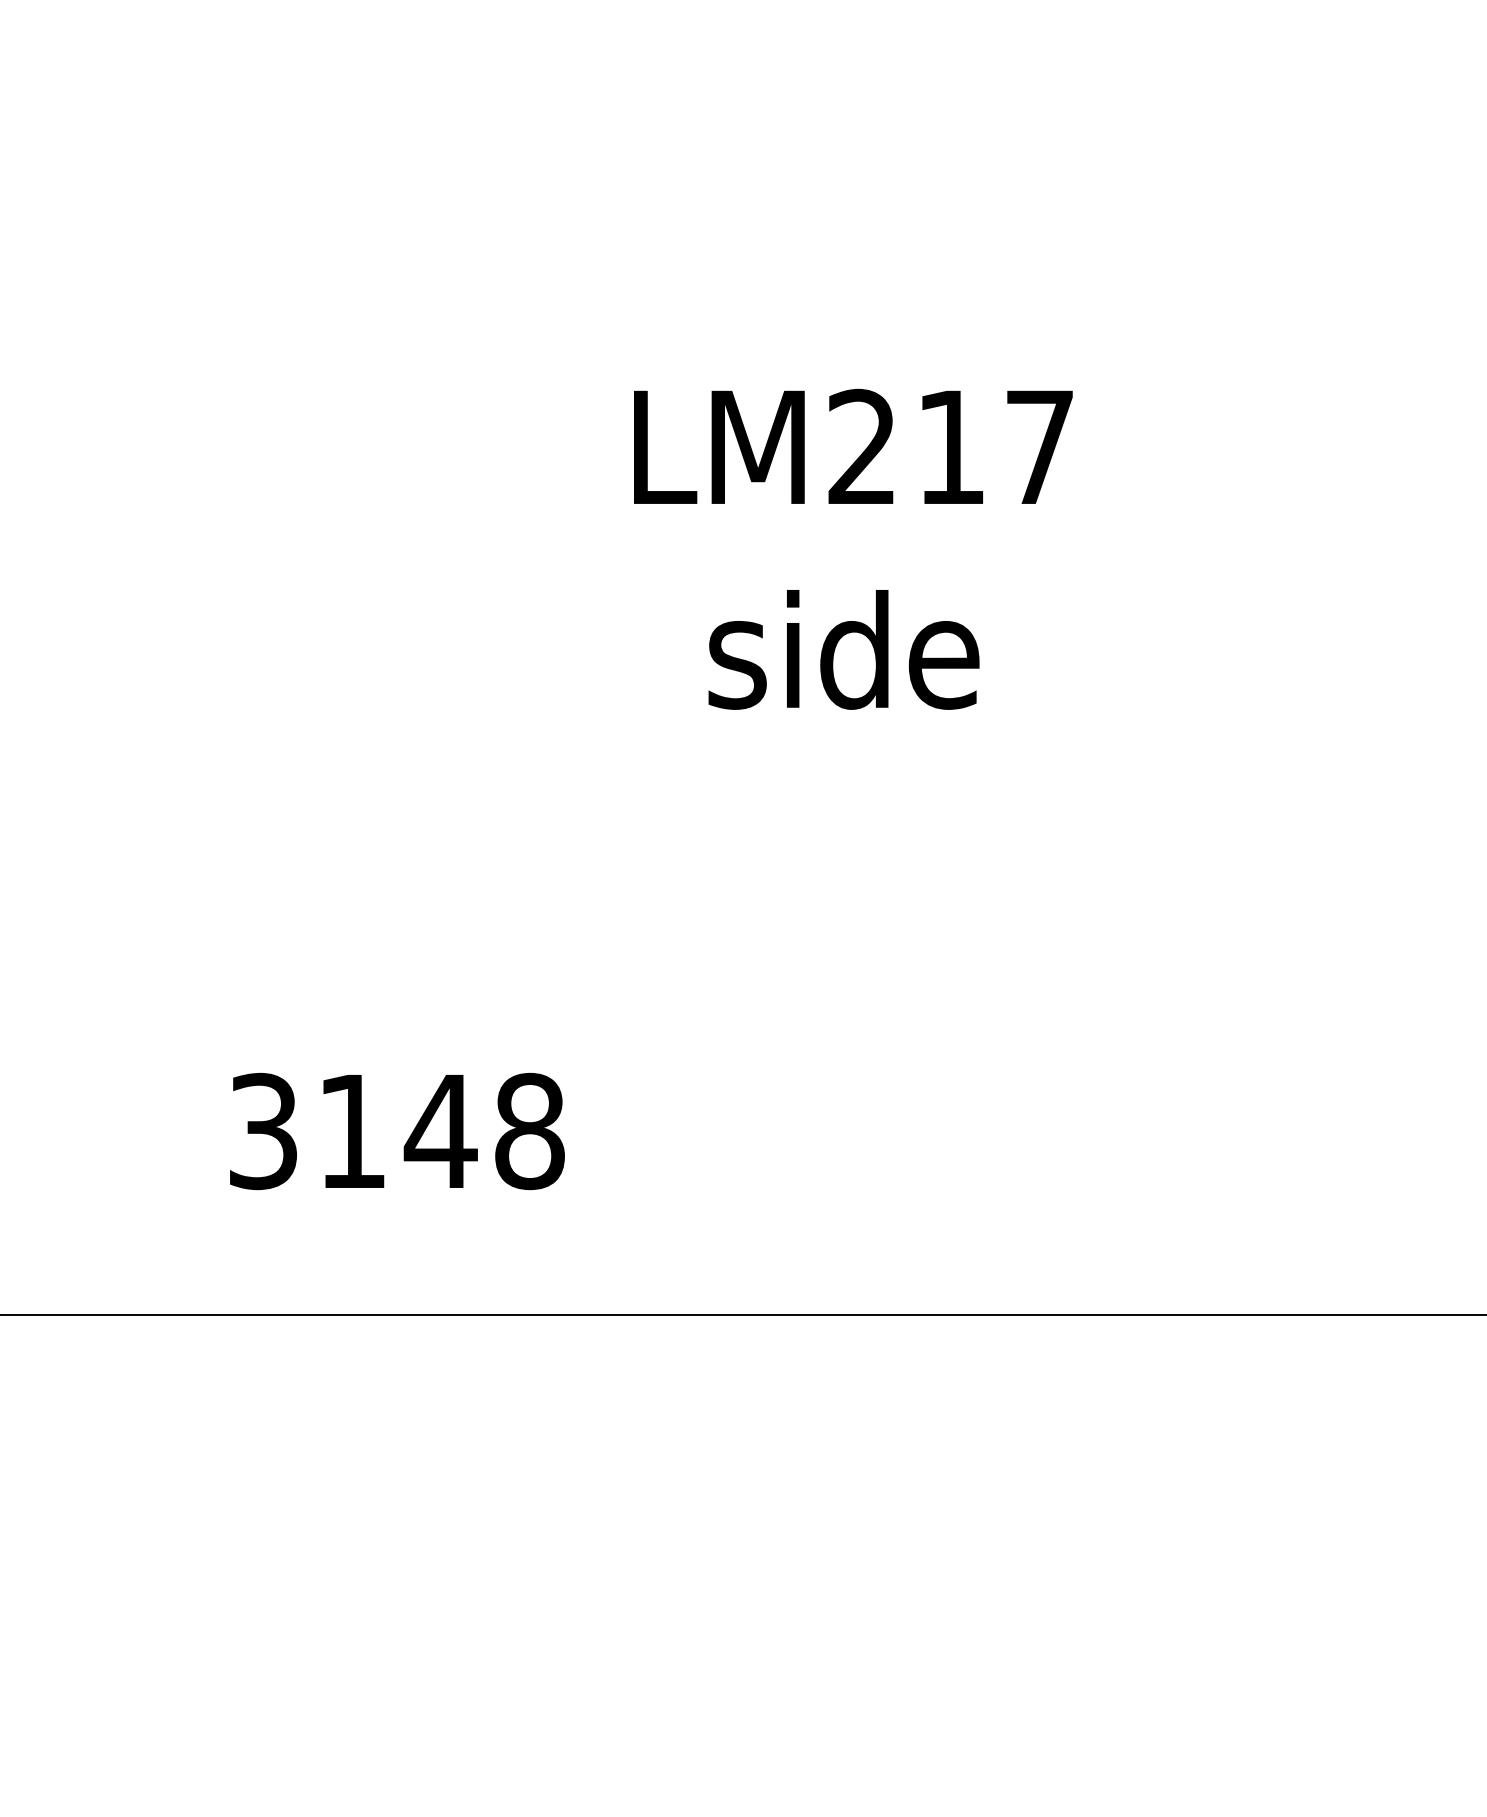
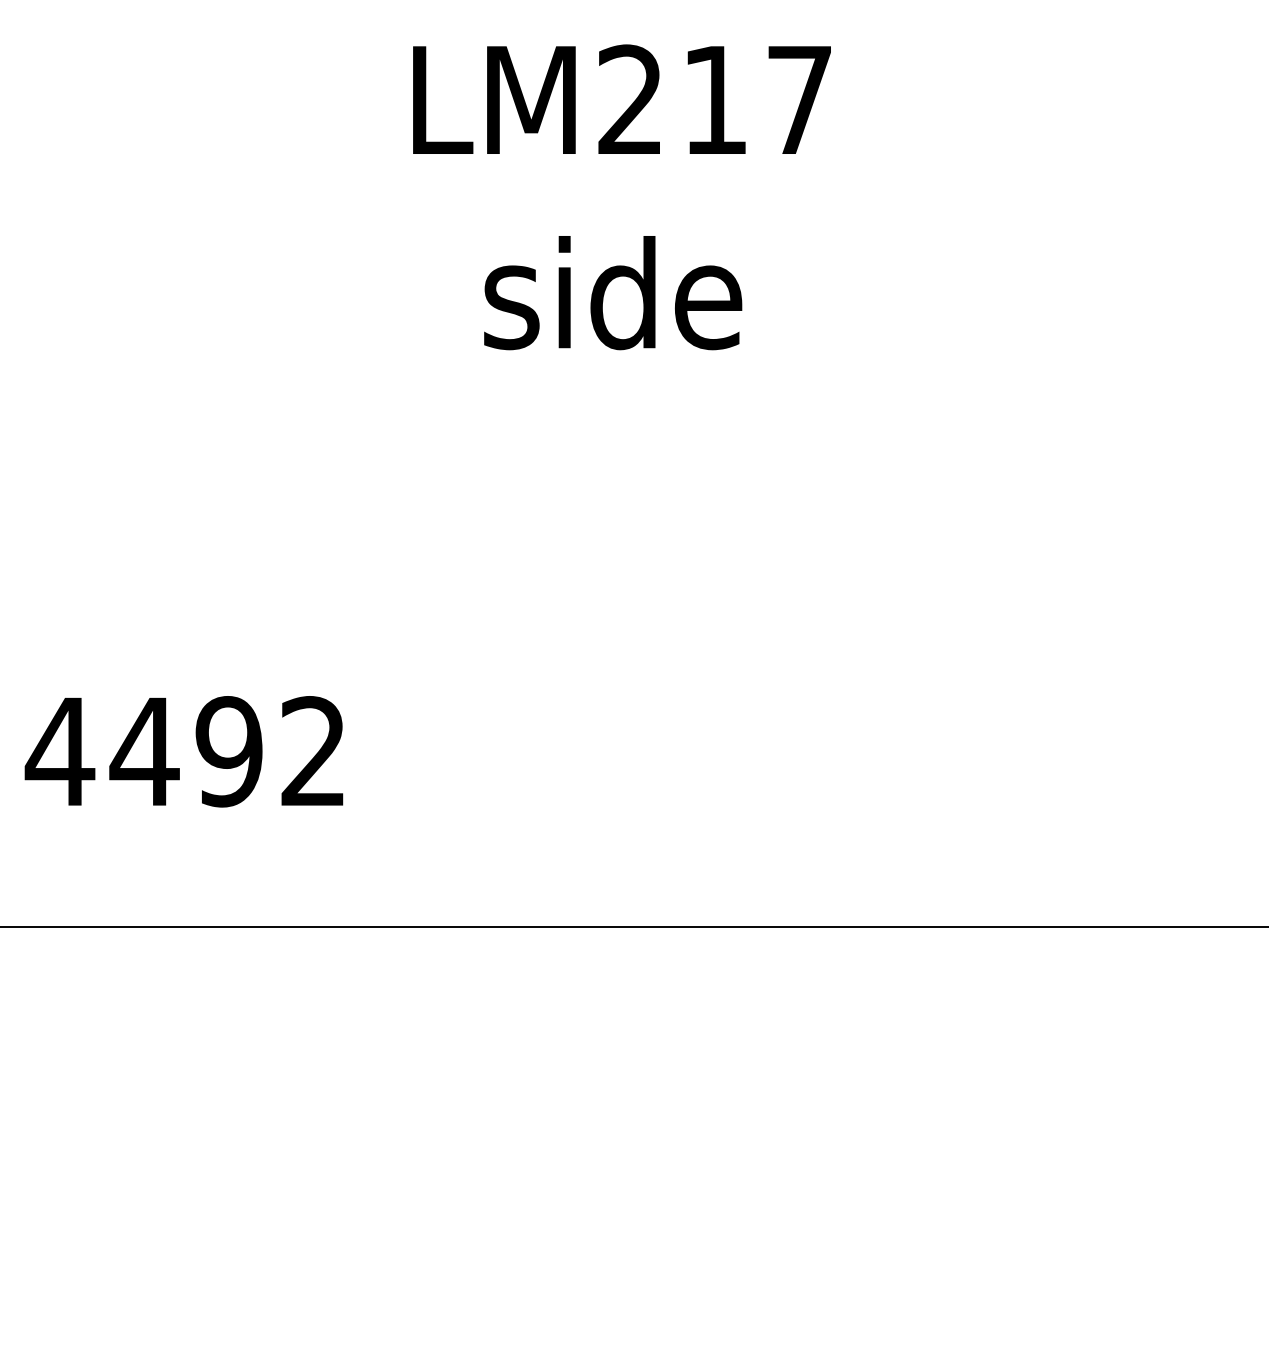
text: (395, 1131) -> (185, 751), 3148 -> 4492

